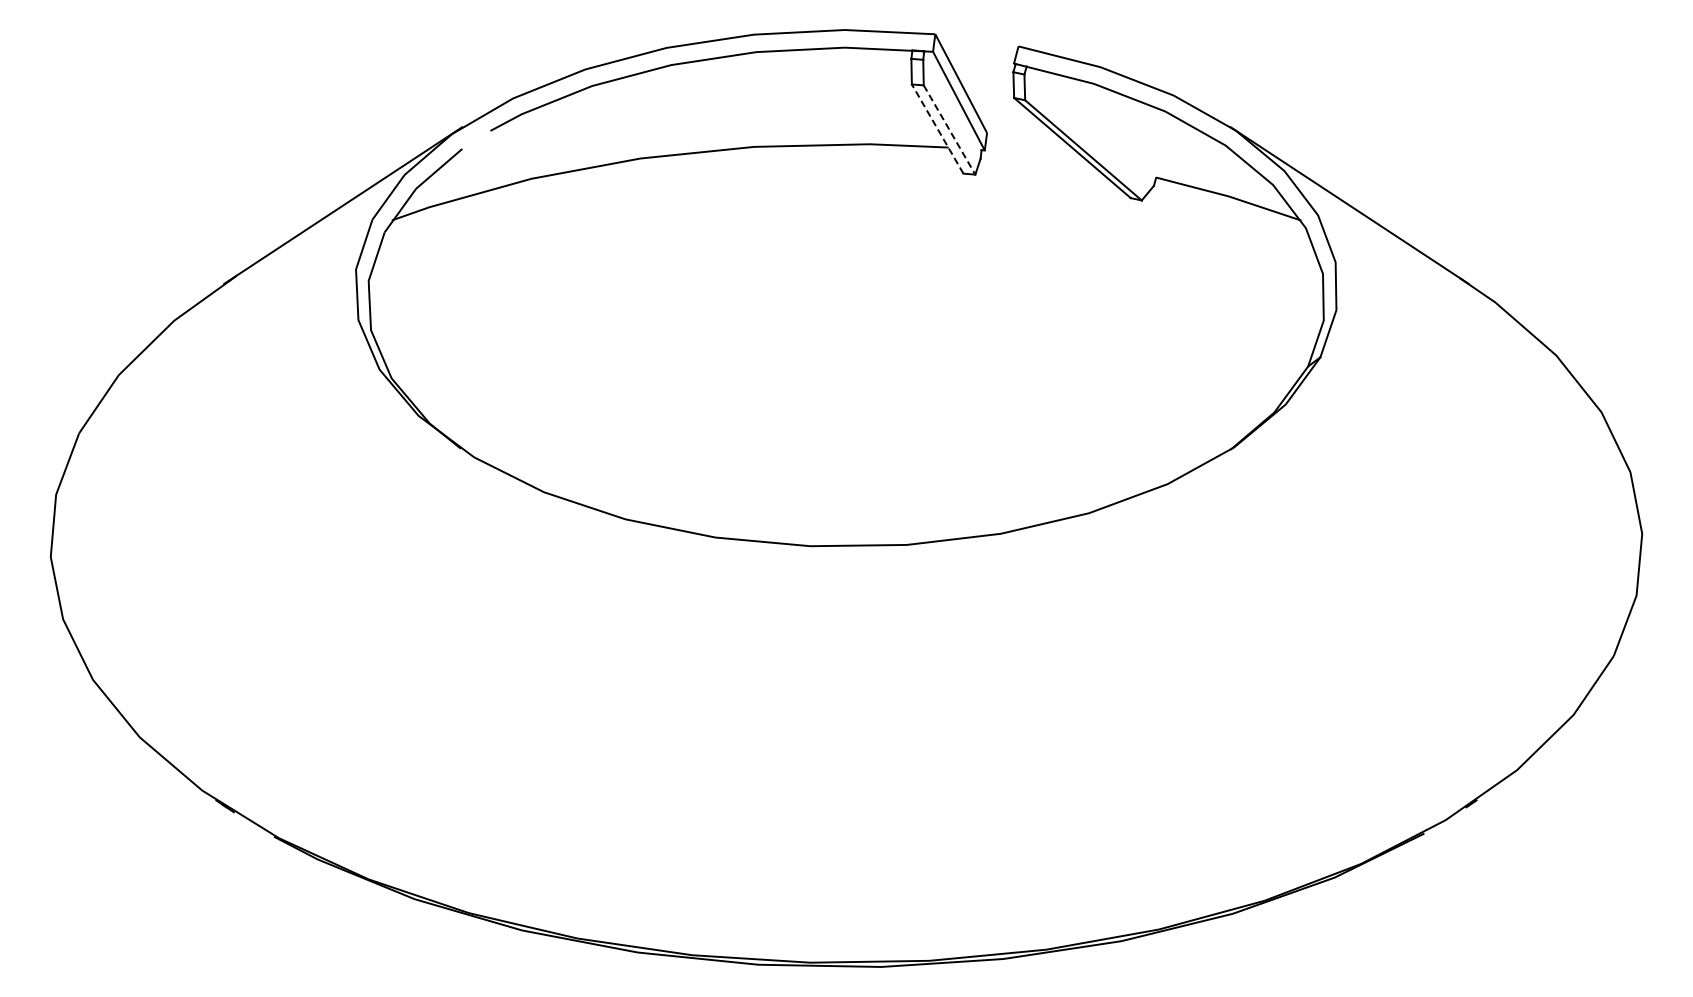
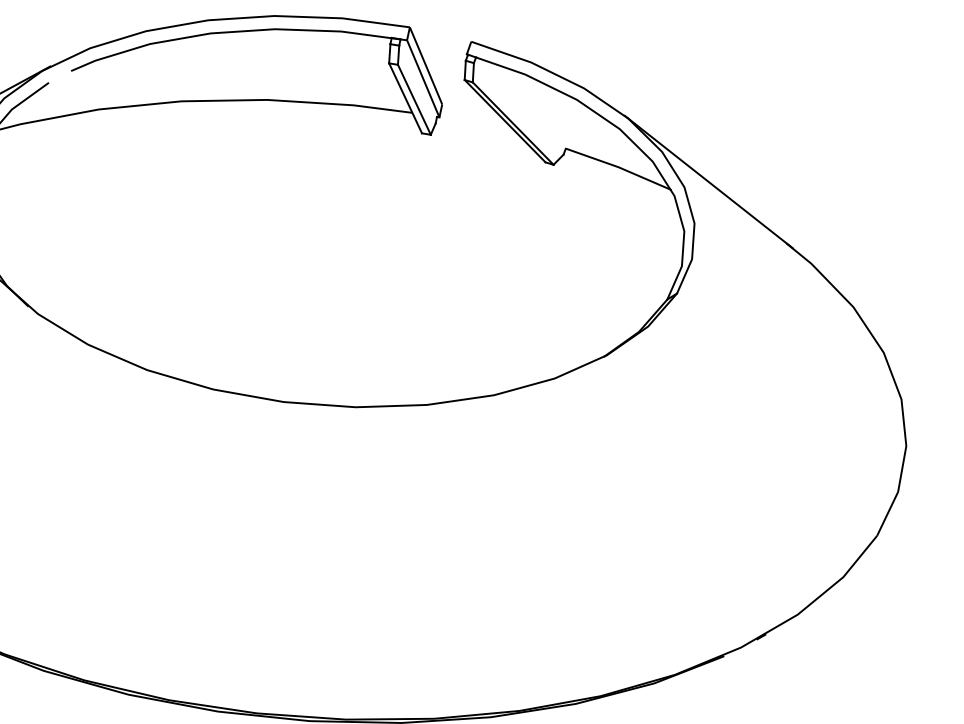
line: (937, 129) -> (405, 98), dashed -> solid
line: (949, 130) -> (414, 100), dashed -> solid

